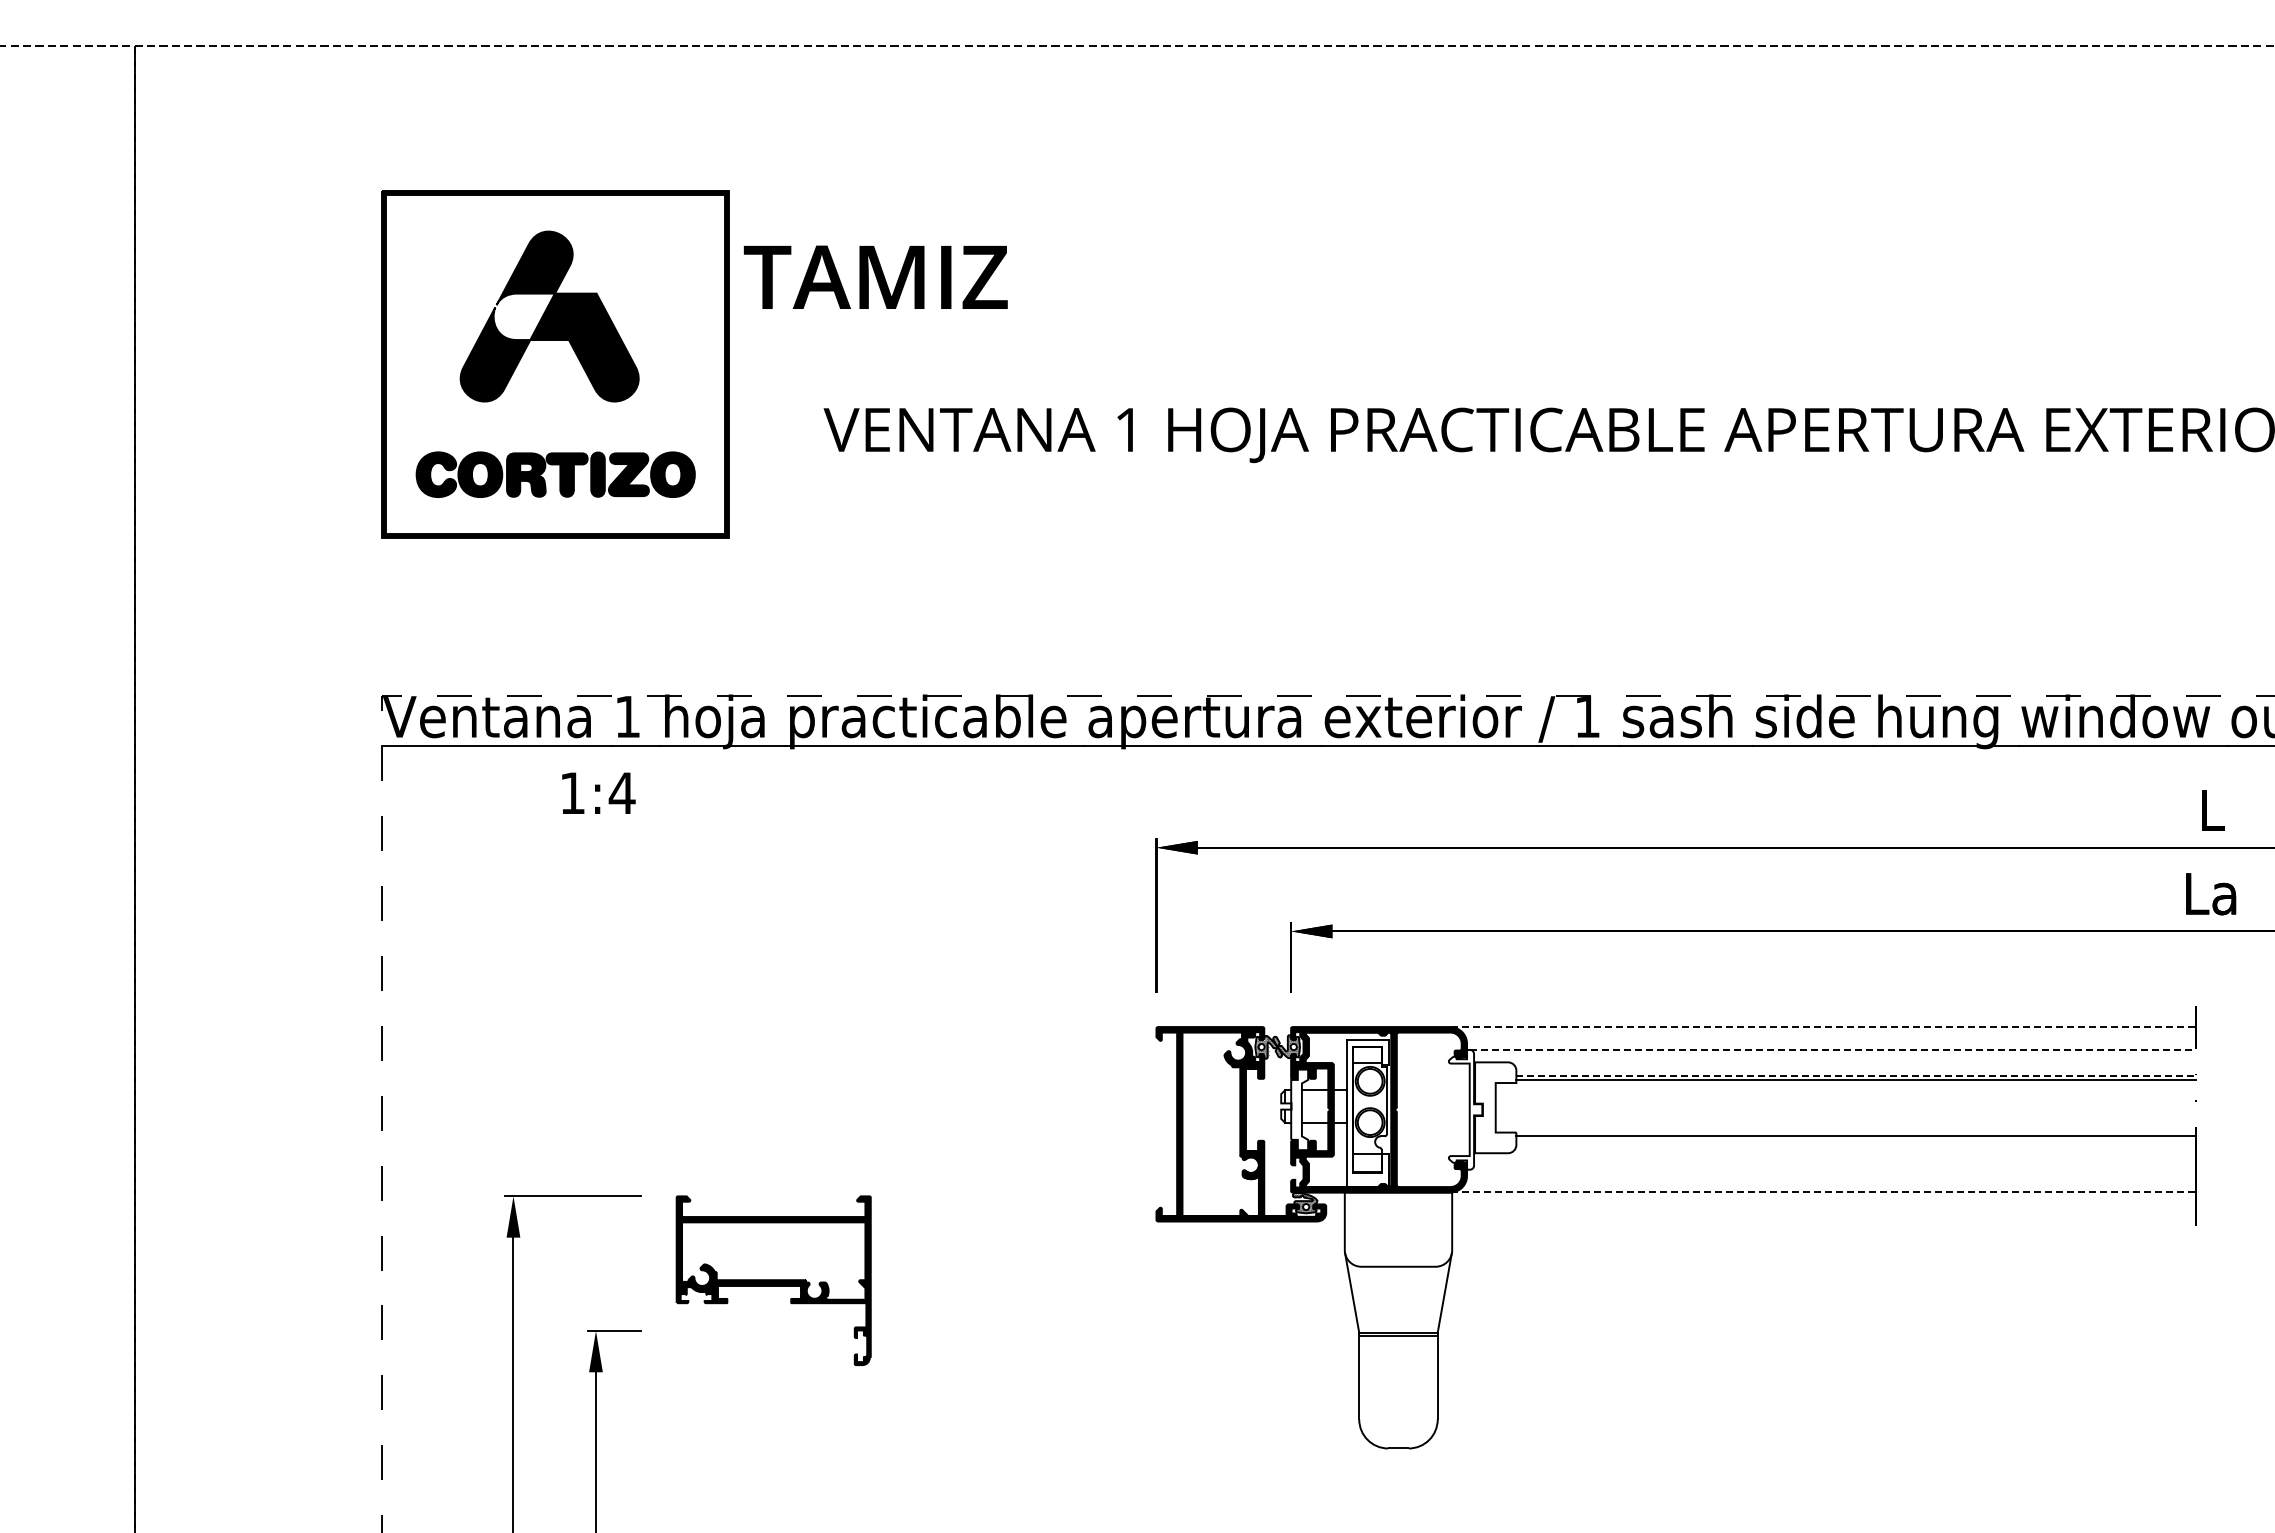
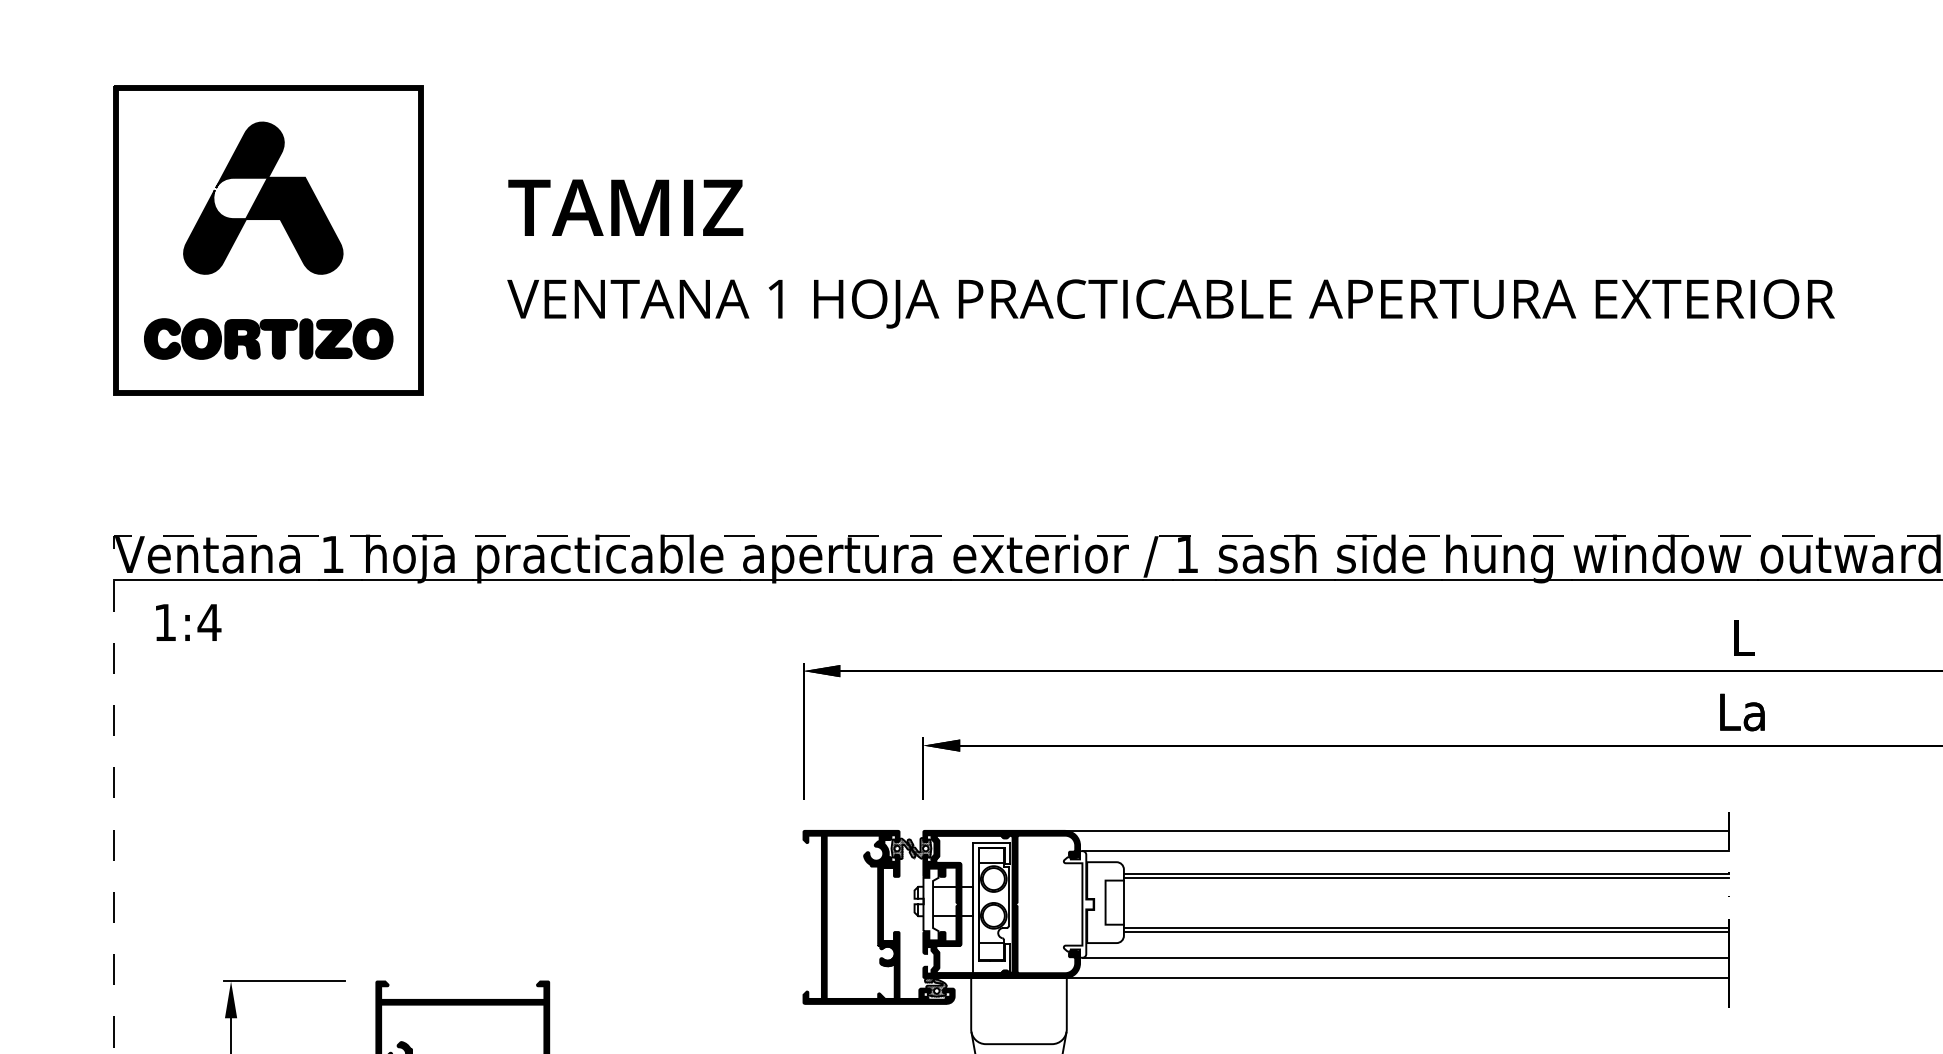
text: (875, 276) -> (625, 207), moved
text: (598, 792) -> (188, 621), moved
line: (1823, 1027) -> (1397, 831), dashed -> solid
line: (1832, 1049) -> (1405, 850), dashed -> solid
line: (1856, 1075) -> (1426, 873), dashed -> solid
line: (1516, 1107) -> (1124, 902), added
line: (1855, 1140) -> (1425, 931), added
line: (1832, 1169) -> (1405, 957), added
line: (1823, 1192) -> (1397, 978), dashed -> solid

